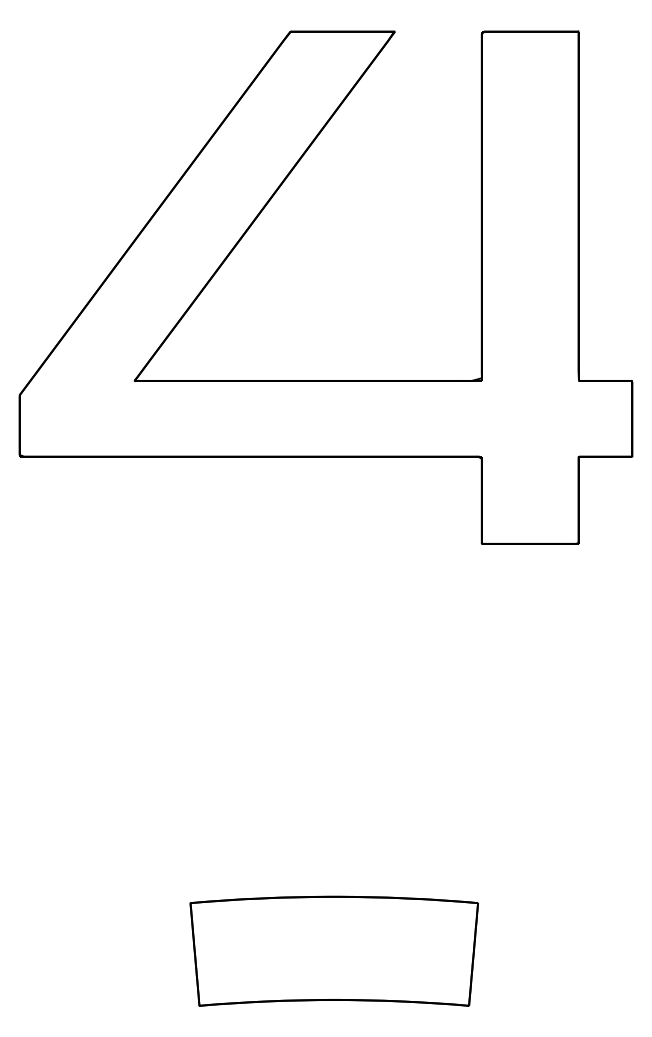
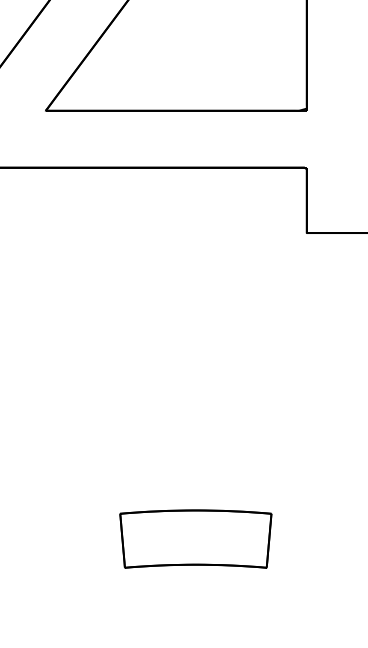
part: (333, 950) -> (195, 538), size x0.7

